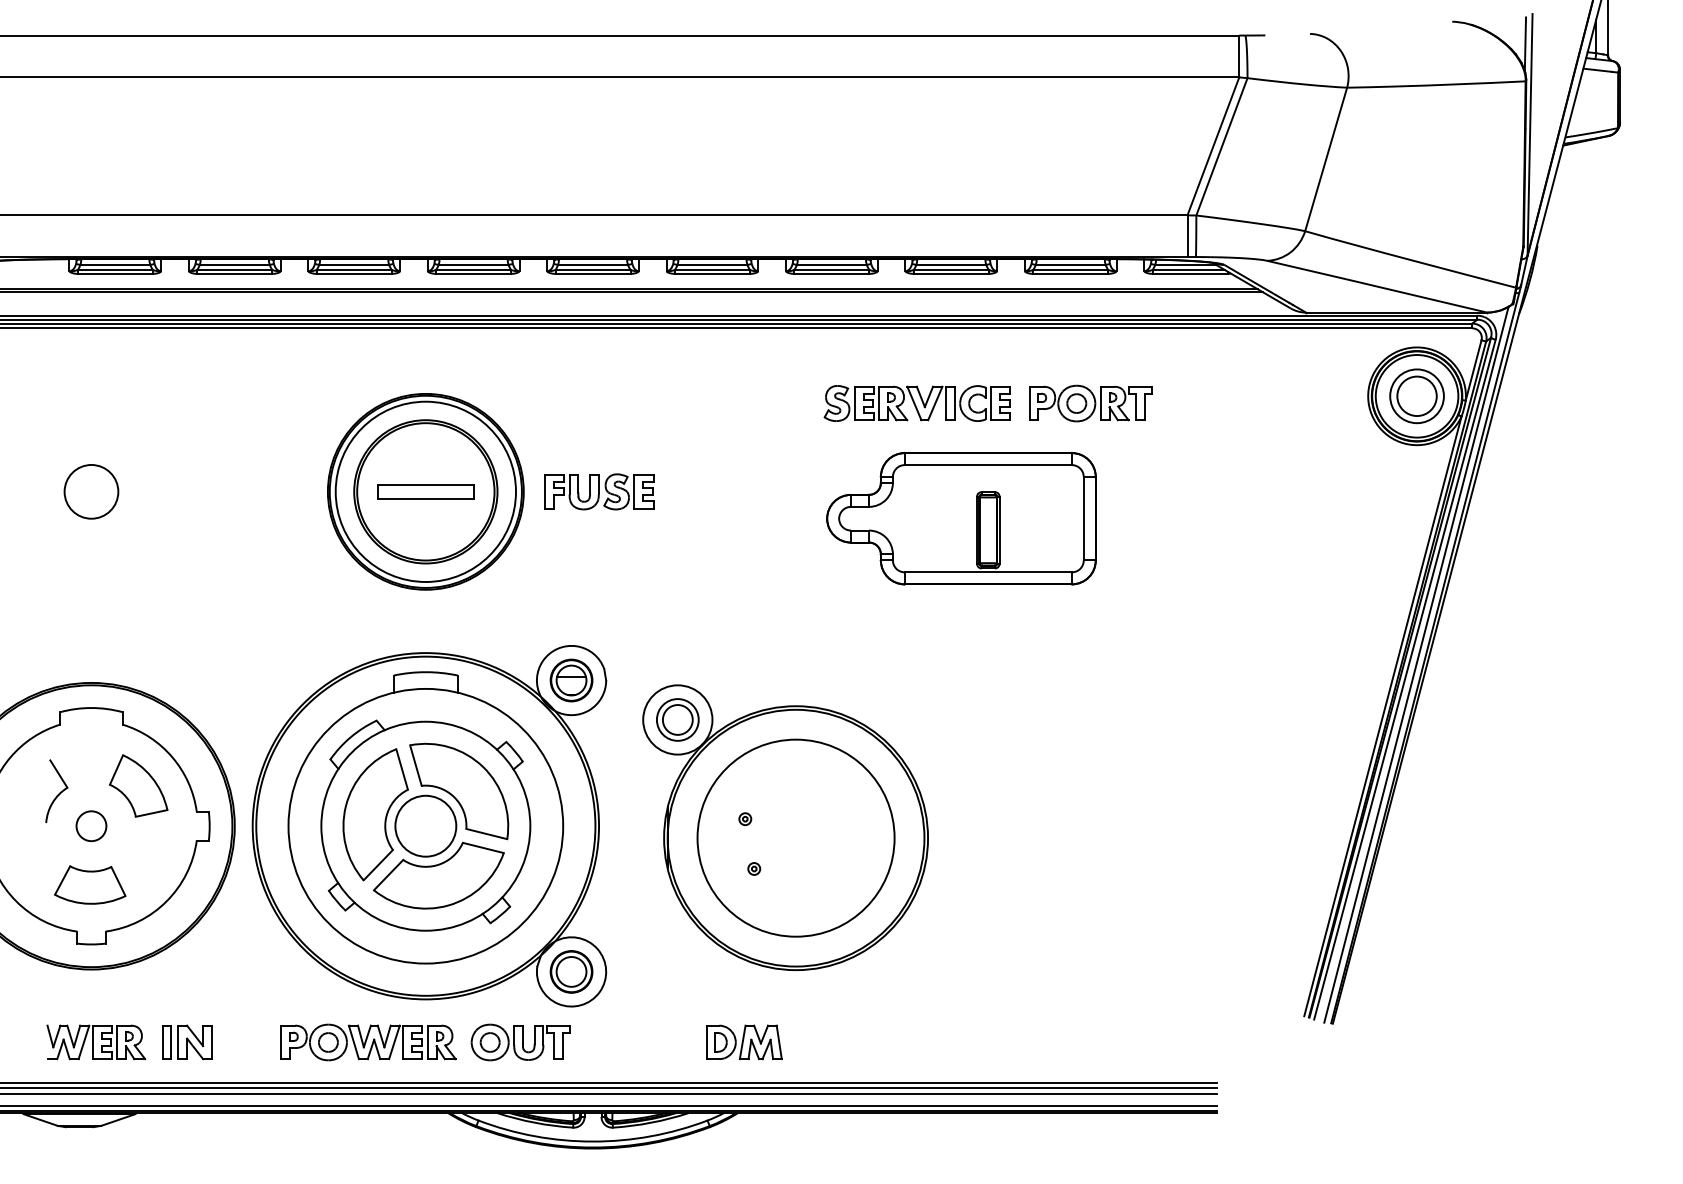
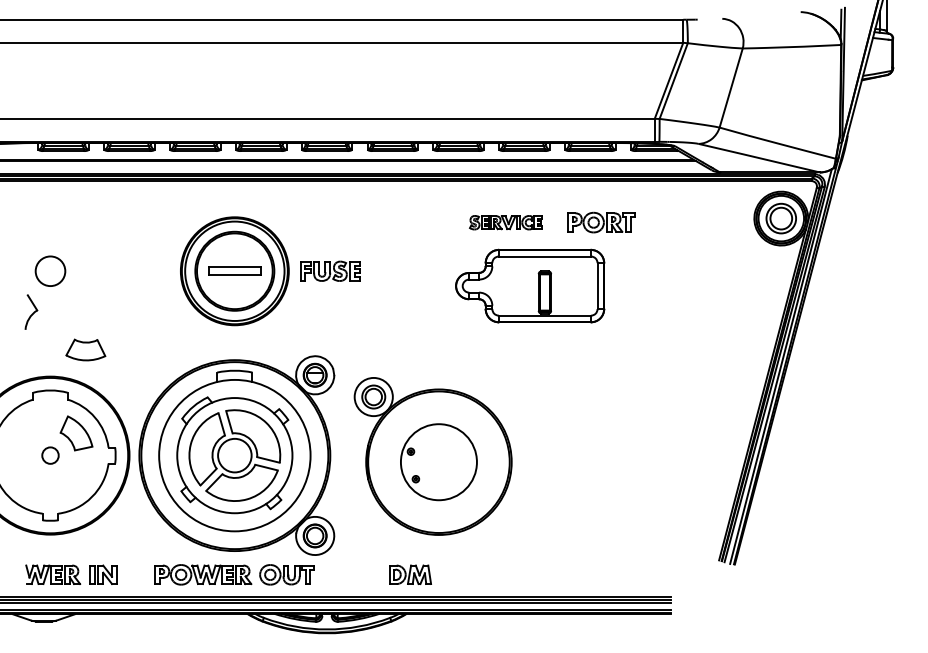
part: (916, 403) -> (505, 222), size x0.7
part: (56, 789) -> (31, 311), moved
circle: (795, 836) -> (438, 461), size x0.7
part: (89, 884) -> (85, 349), moved

